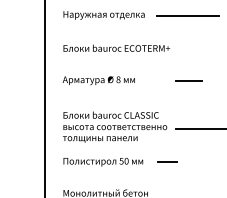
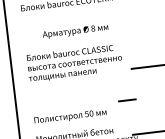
text: (98, 80) -> (75, 31), moved
line: (188, 80) -> (137, 23), removed
text: (115, 126) -> (75, 62), moved
text: (103, 161) -> (70, 116), moved

